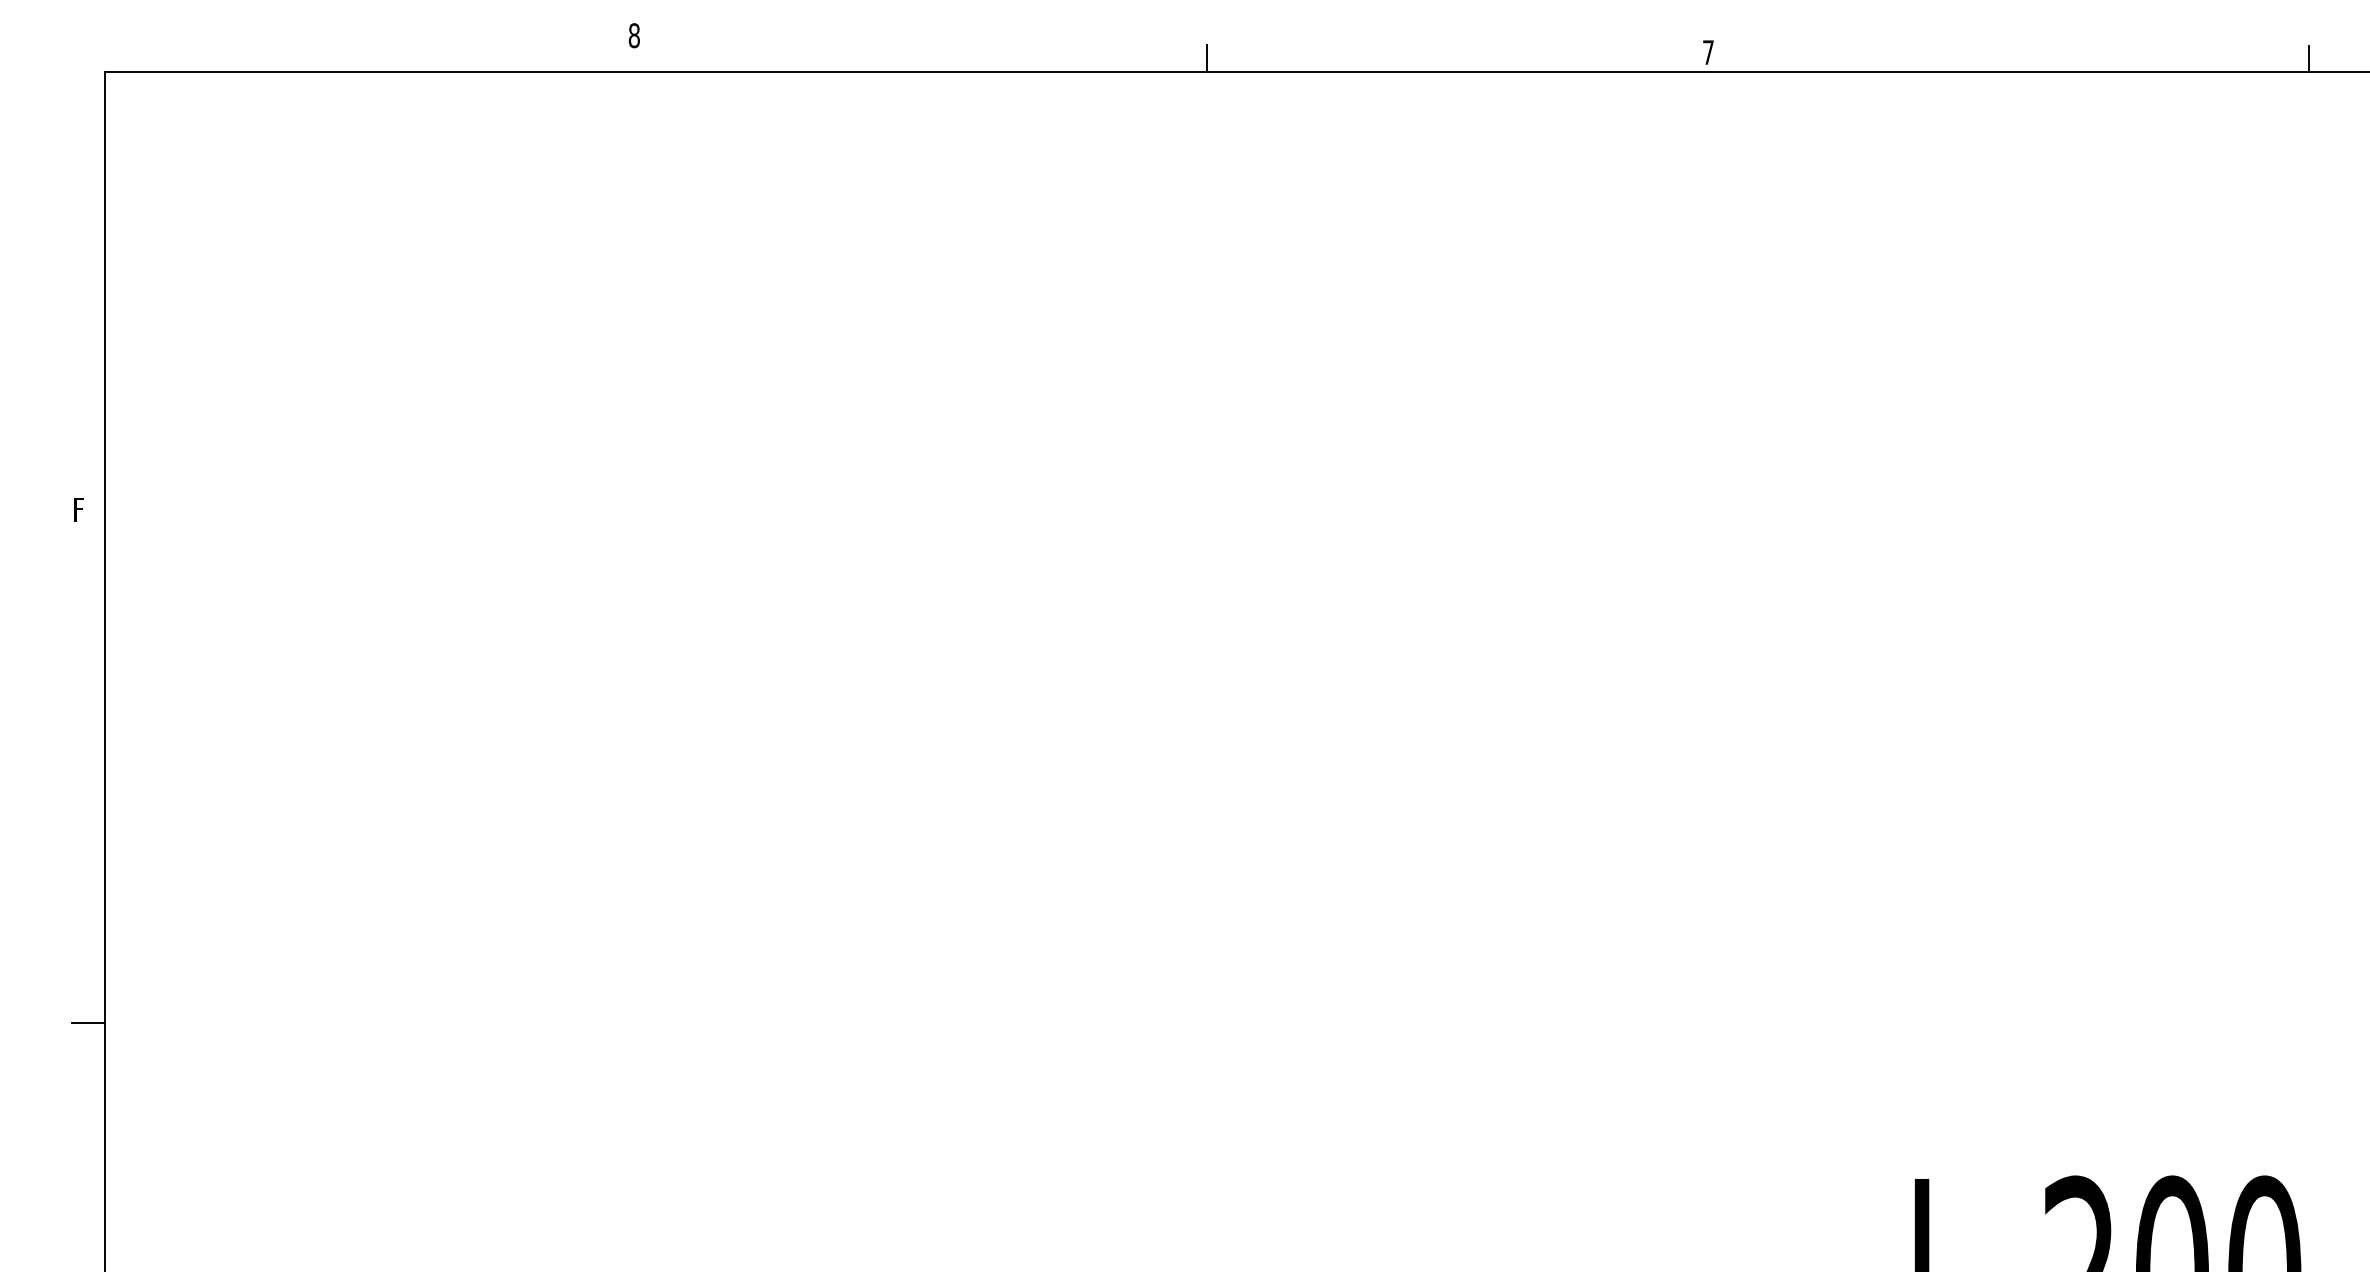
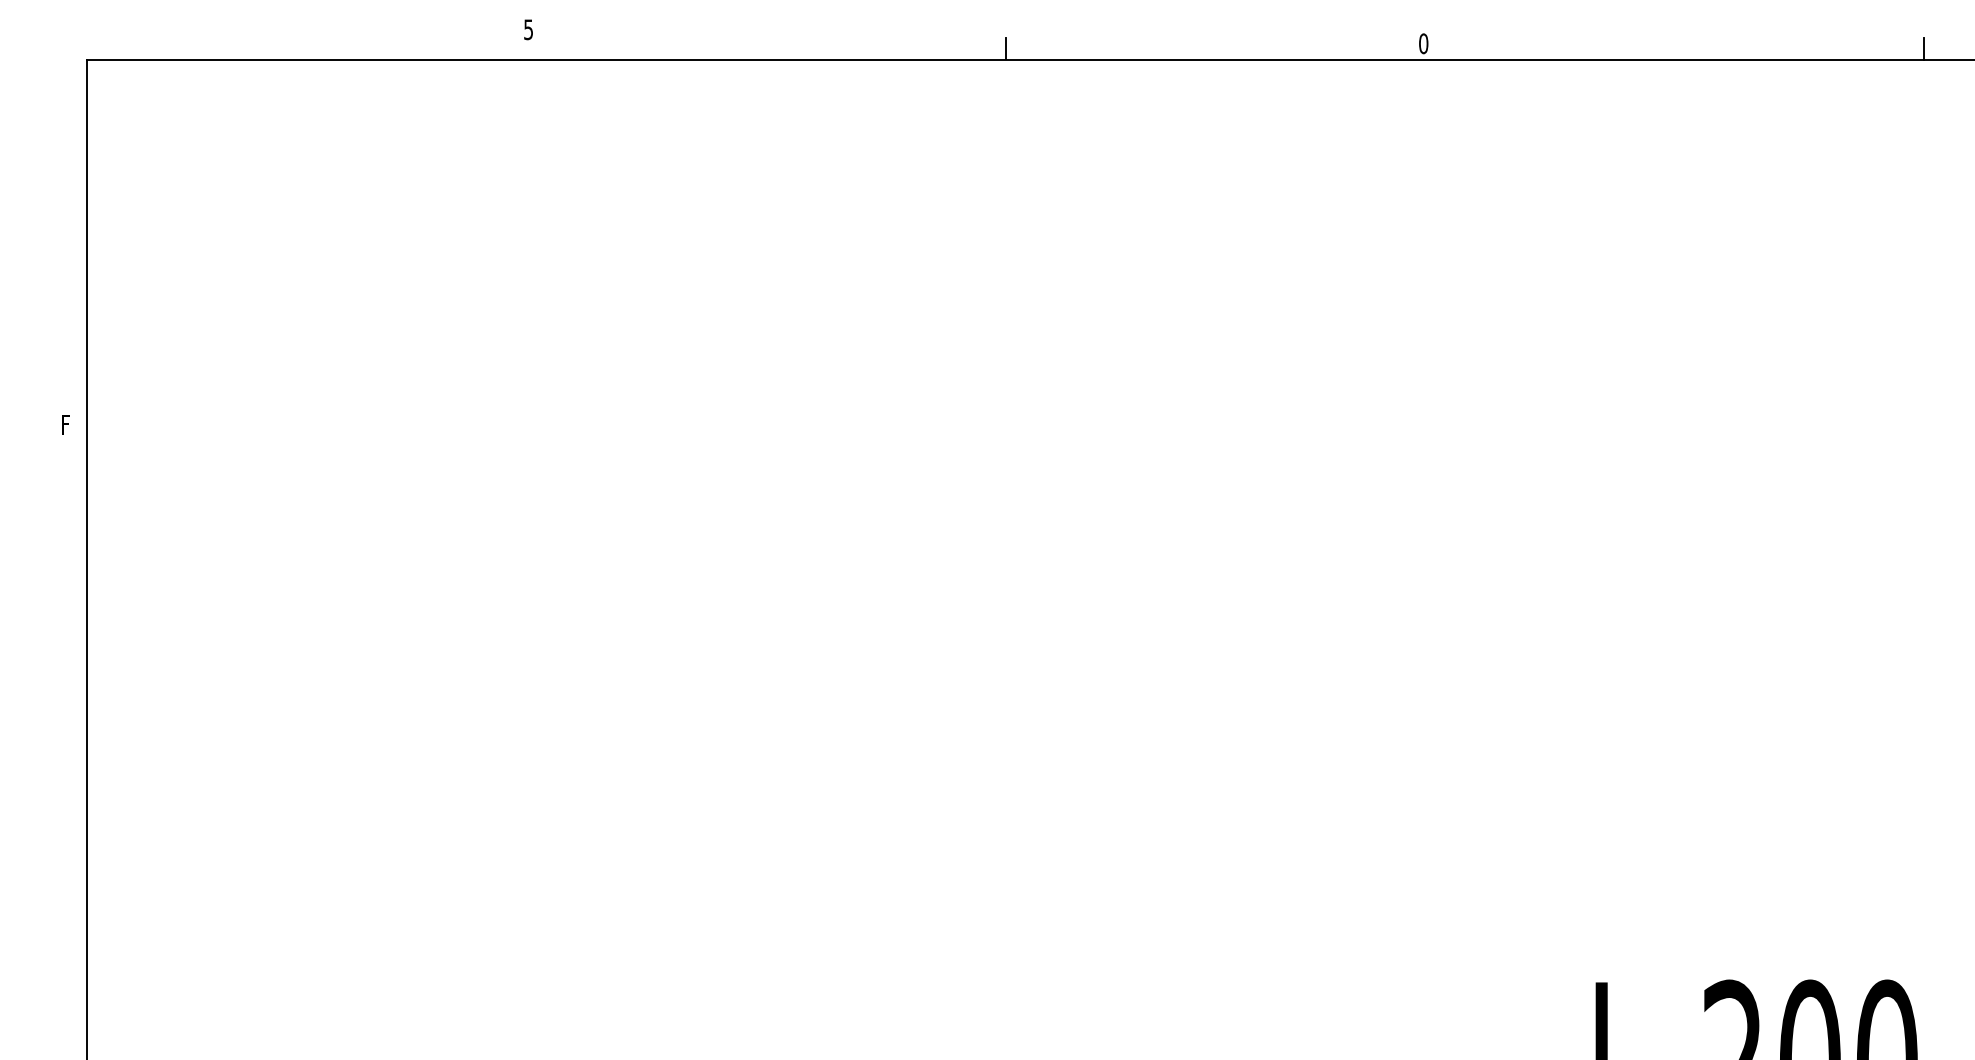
text: (634, 35) -> (528, 29), 8 -> 5
text: (1708, 52) -> (1423, 43), 7 -> 0
line: (88, 1023) -> (73, 852), removed

